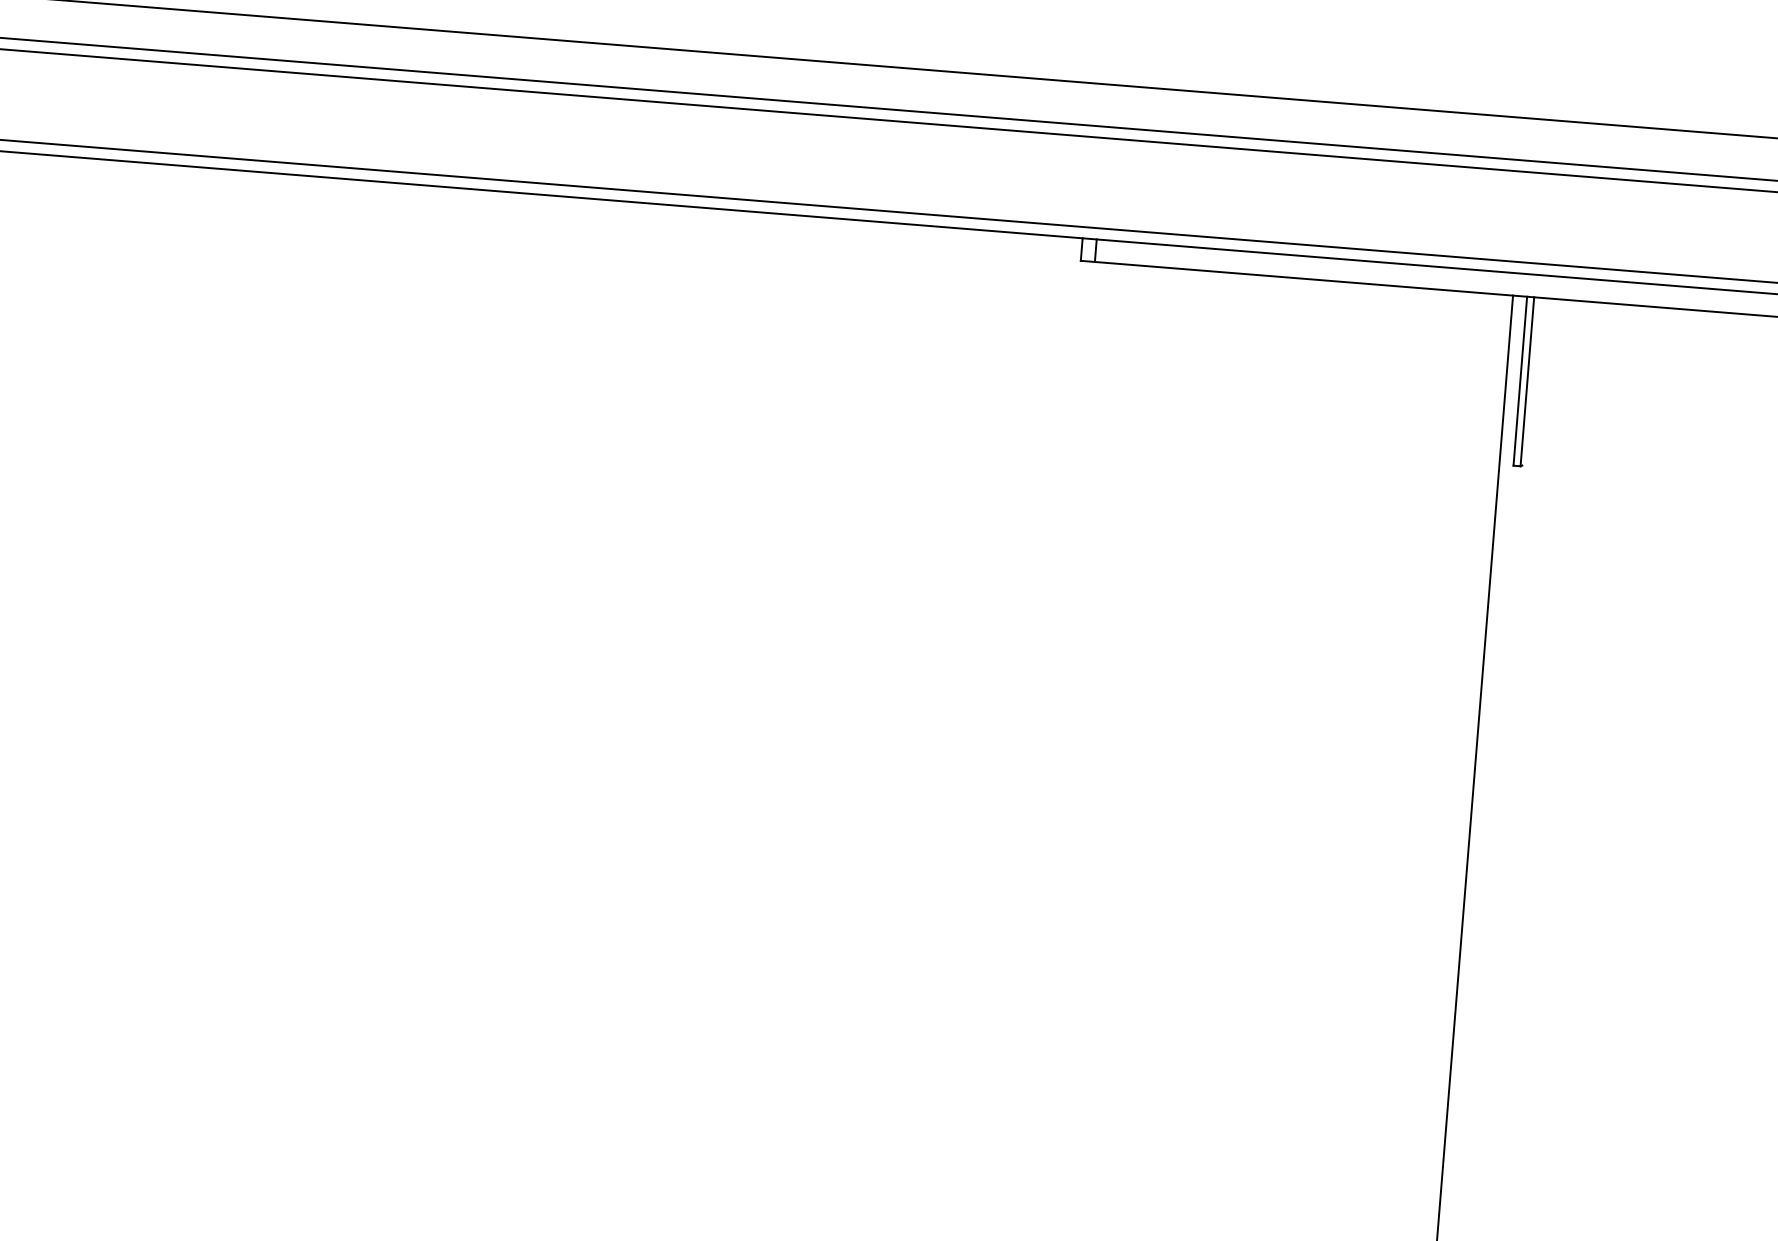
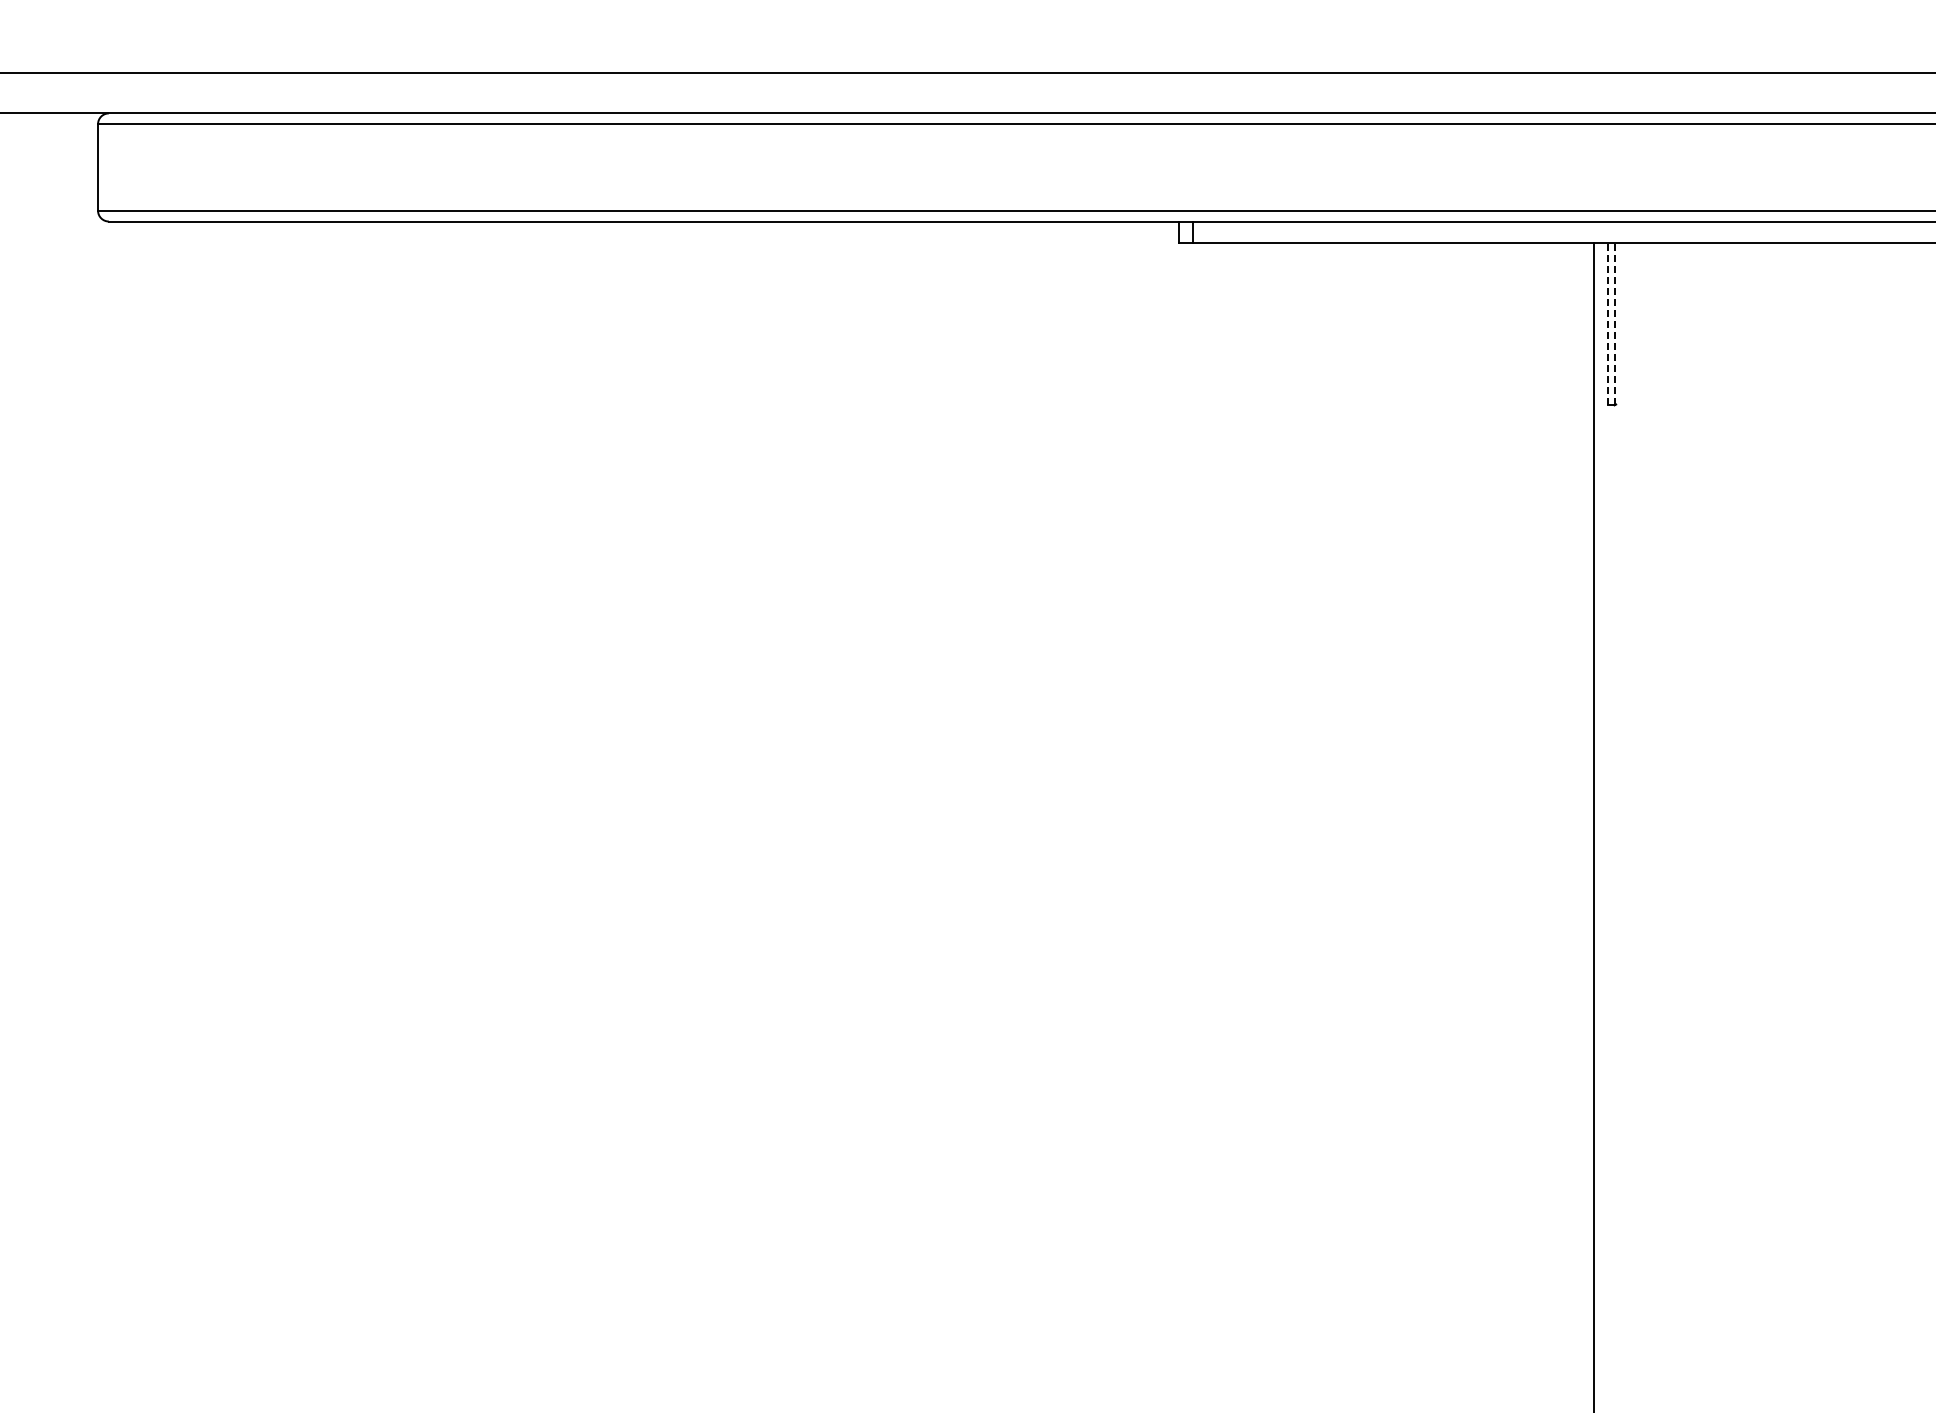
line: (1520, 380) -> (1607, 323), solid -> dashed
line: (1527, 380) -> (1614, 323), solid -> dashed

